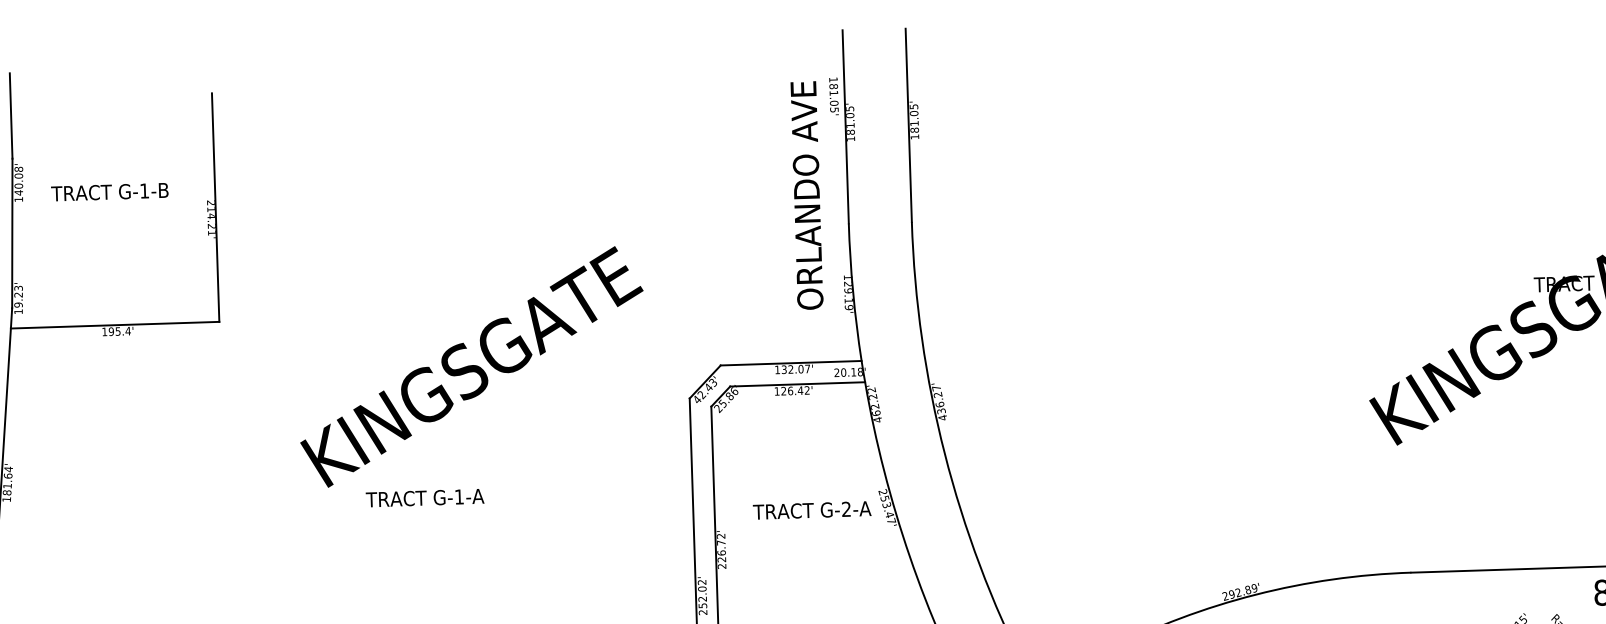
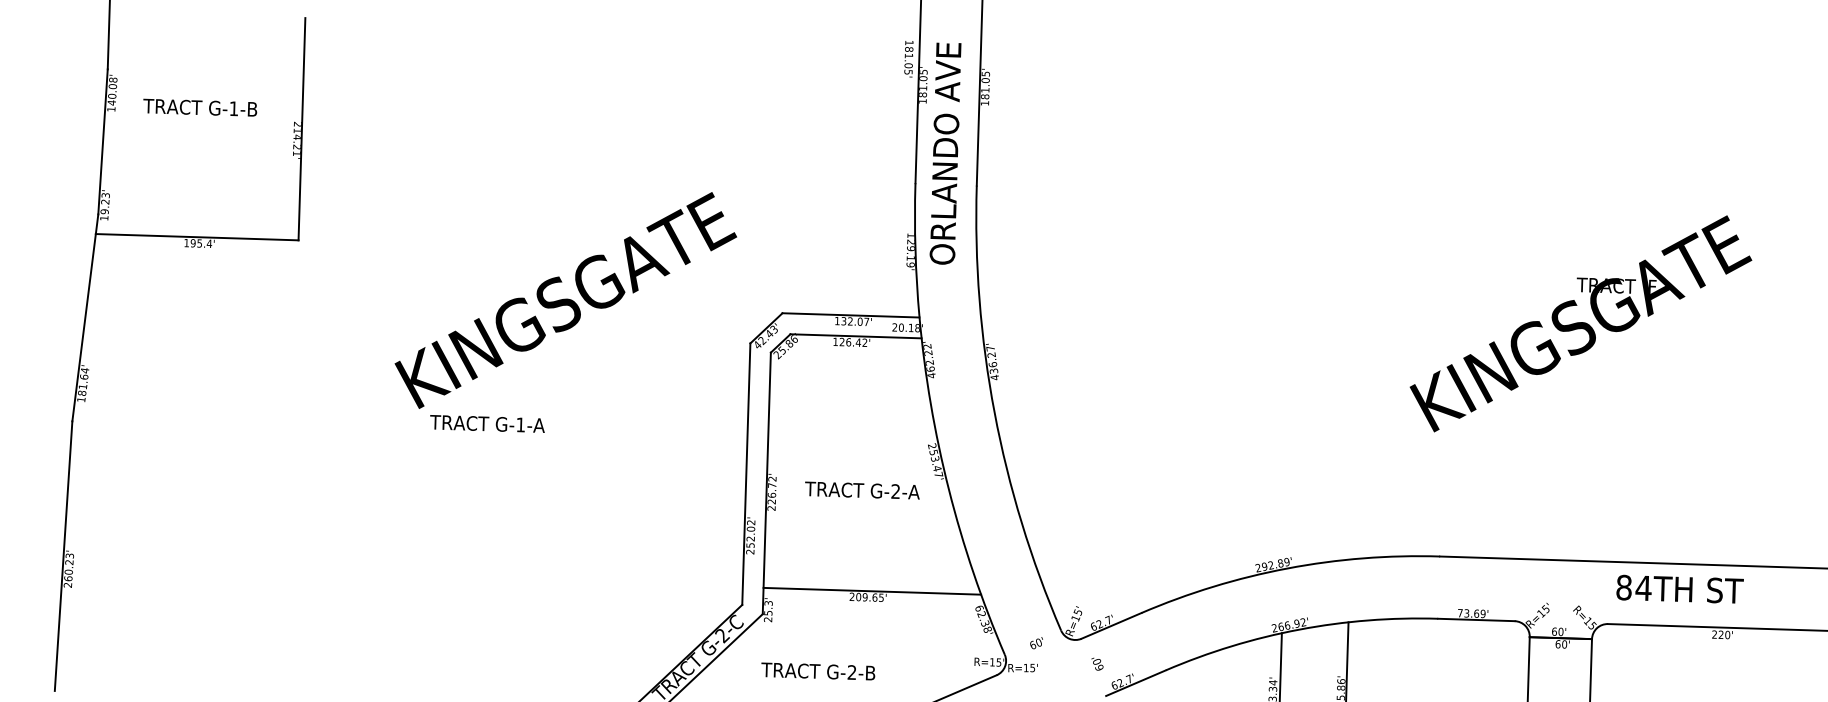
text: (806, 195) -> (945, 153), moved
text: (471, 366) -> (565, 300), moved
text: (812, 510) -> (862, 490), moved

